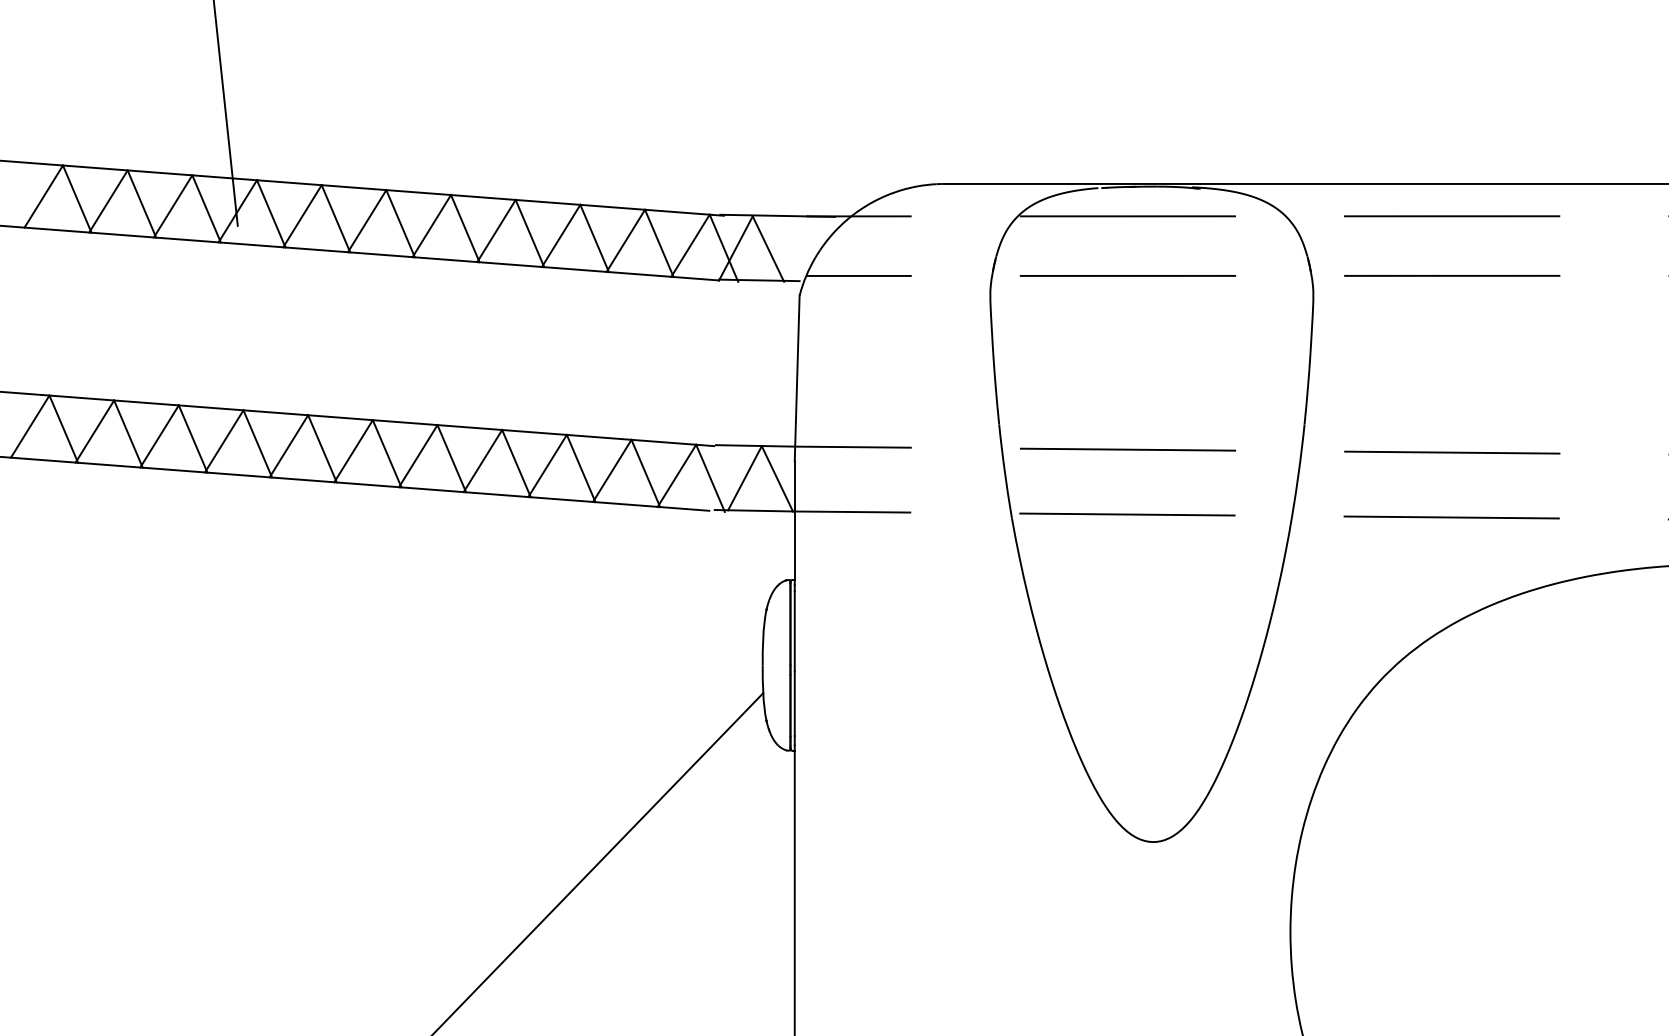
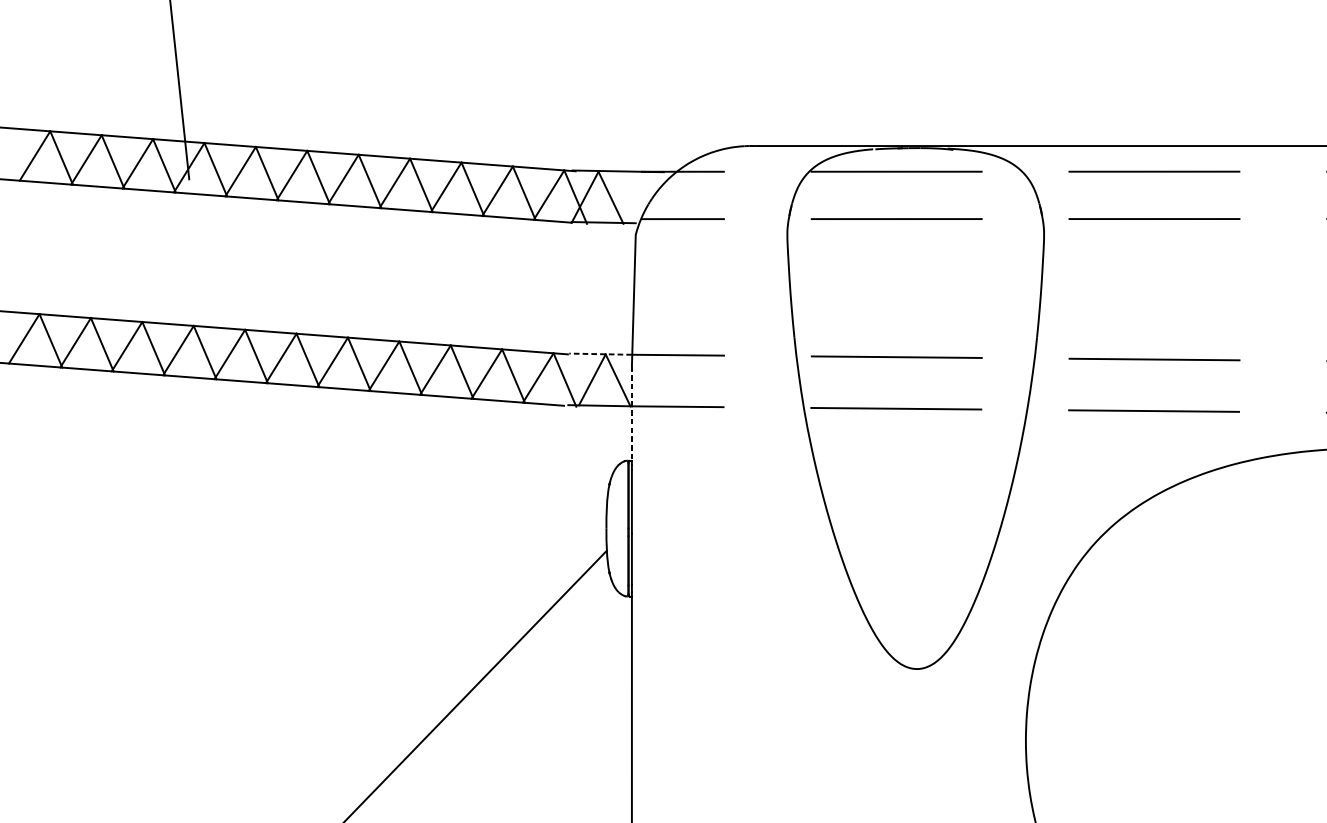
line: (754, 445) -> (599, 353), solid -> dashed
line: (794, 520) -> (631, 413), solid -> dashed

